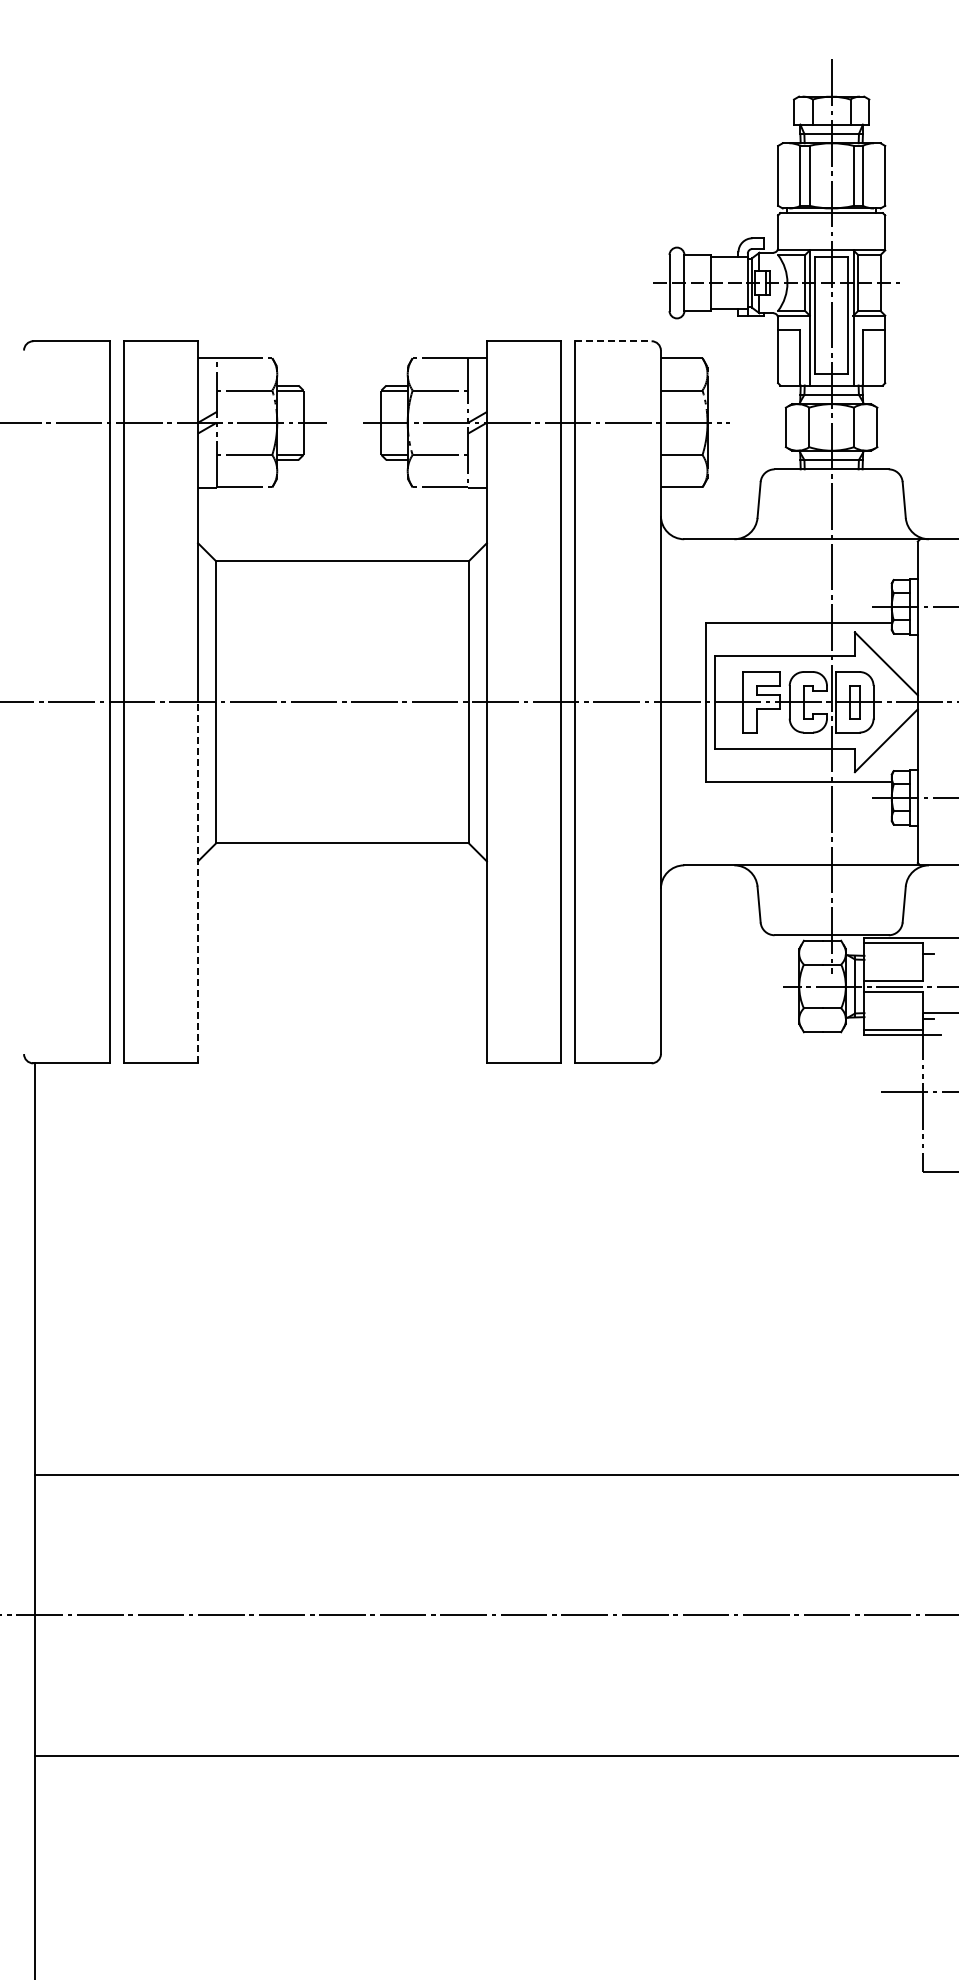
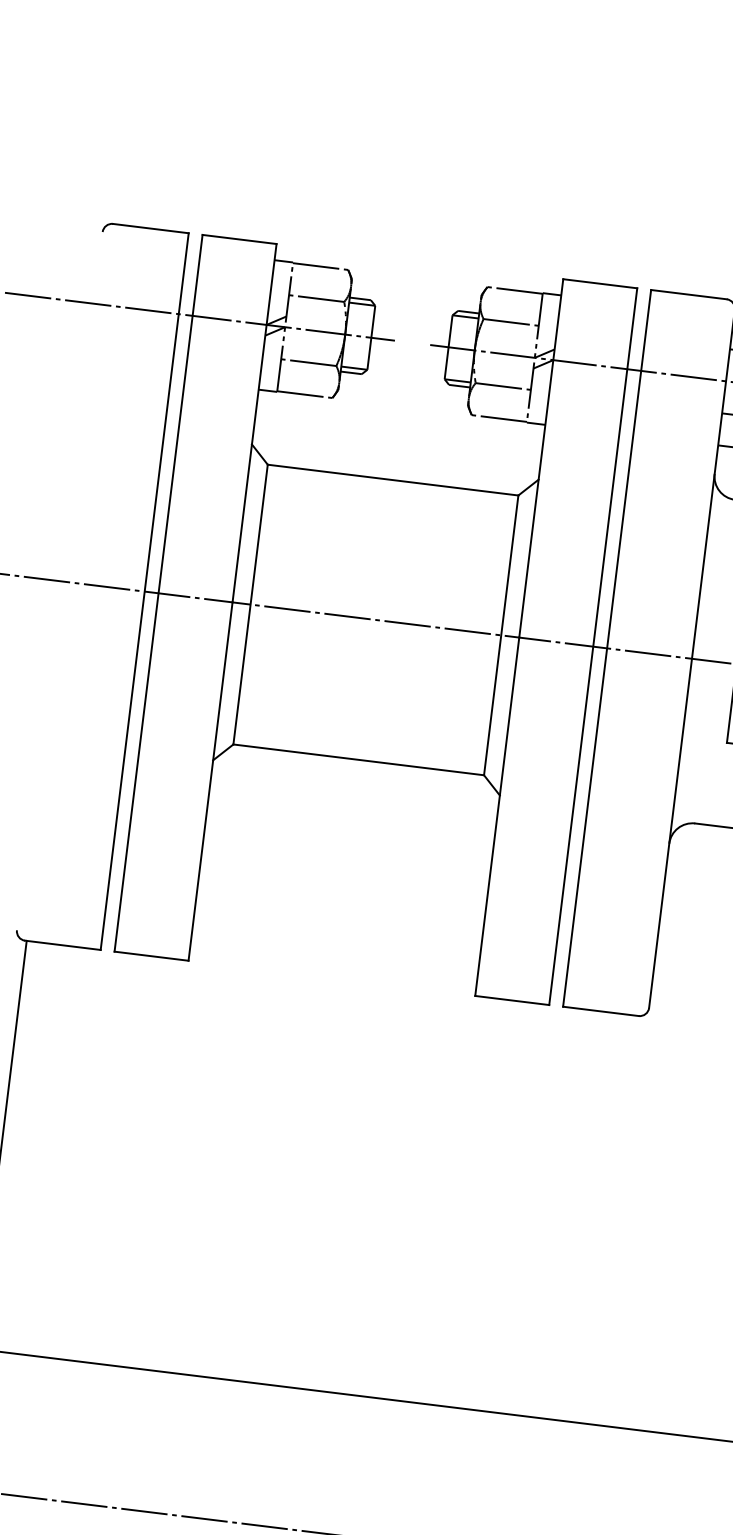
line: (614, 341) -> (689, 295), dashed -> solid
line: (198, 882) -> (211, 781), dashed -> solid

